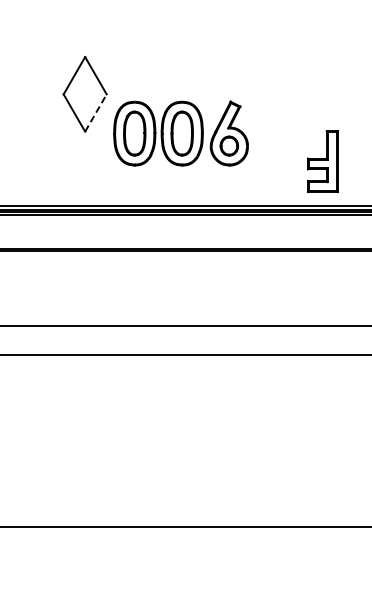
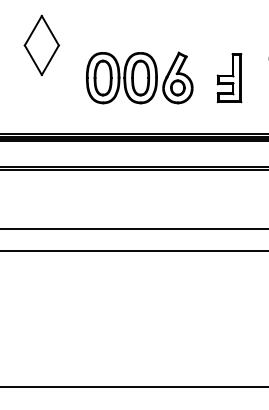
line: (95, 113) -> (50, 60), dashed -> solid
part: (180, 133) -> (139, 77), moved
part: (322, 161) -> (229, 77), moved

